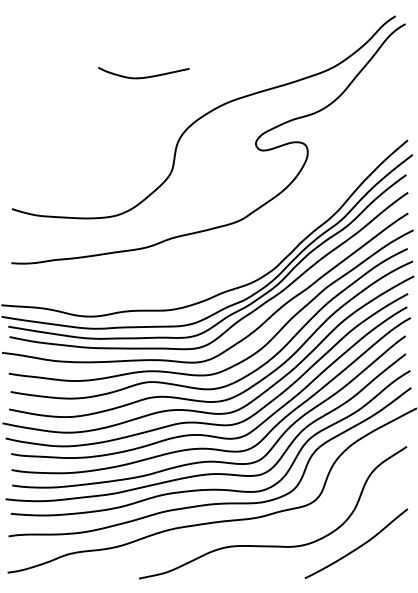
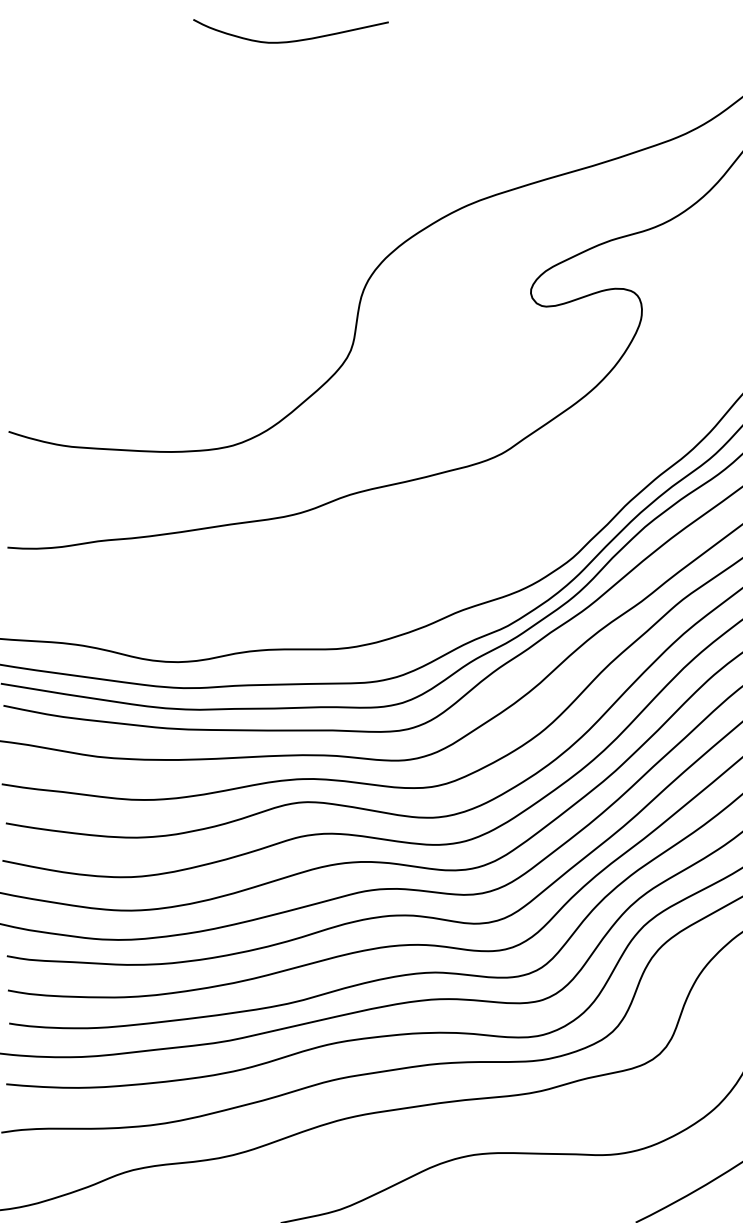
curve: (144, 76) -> (292, 38), moved

